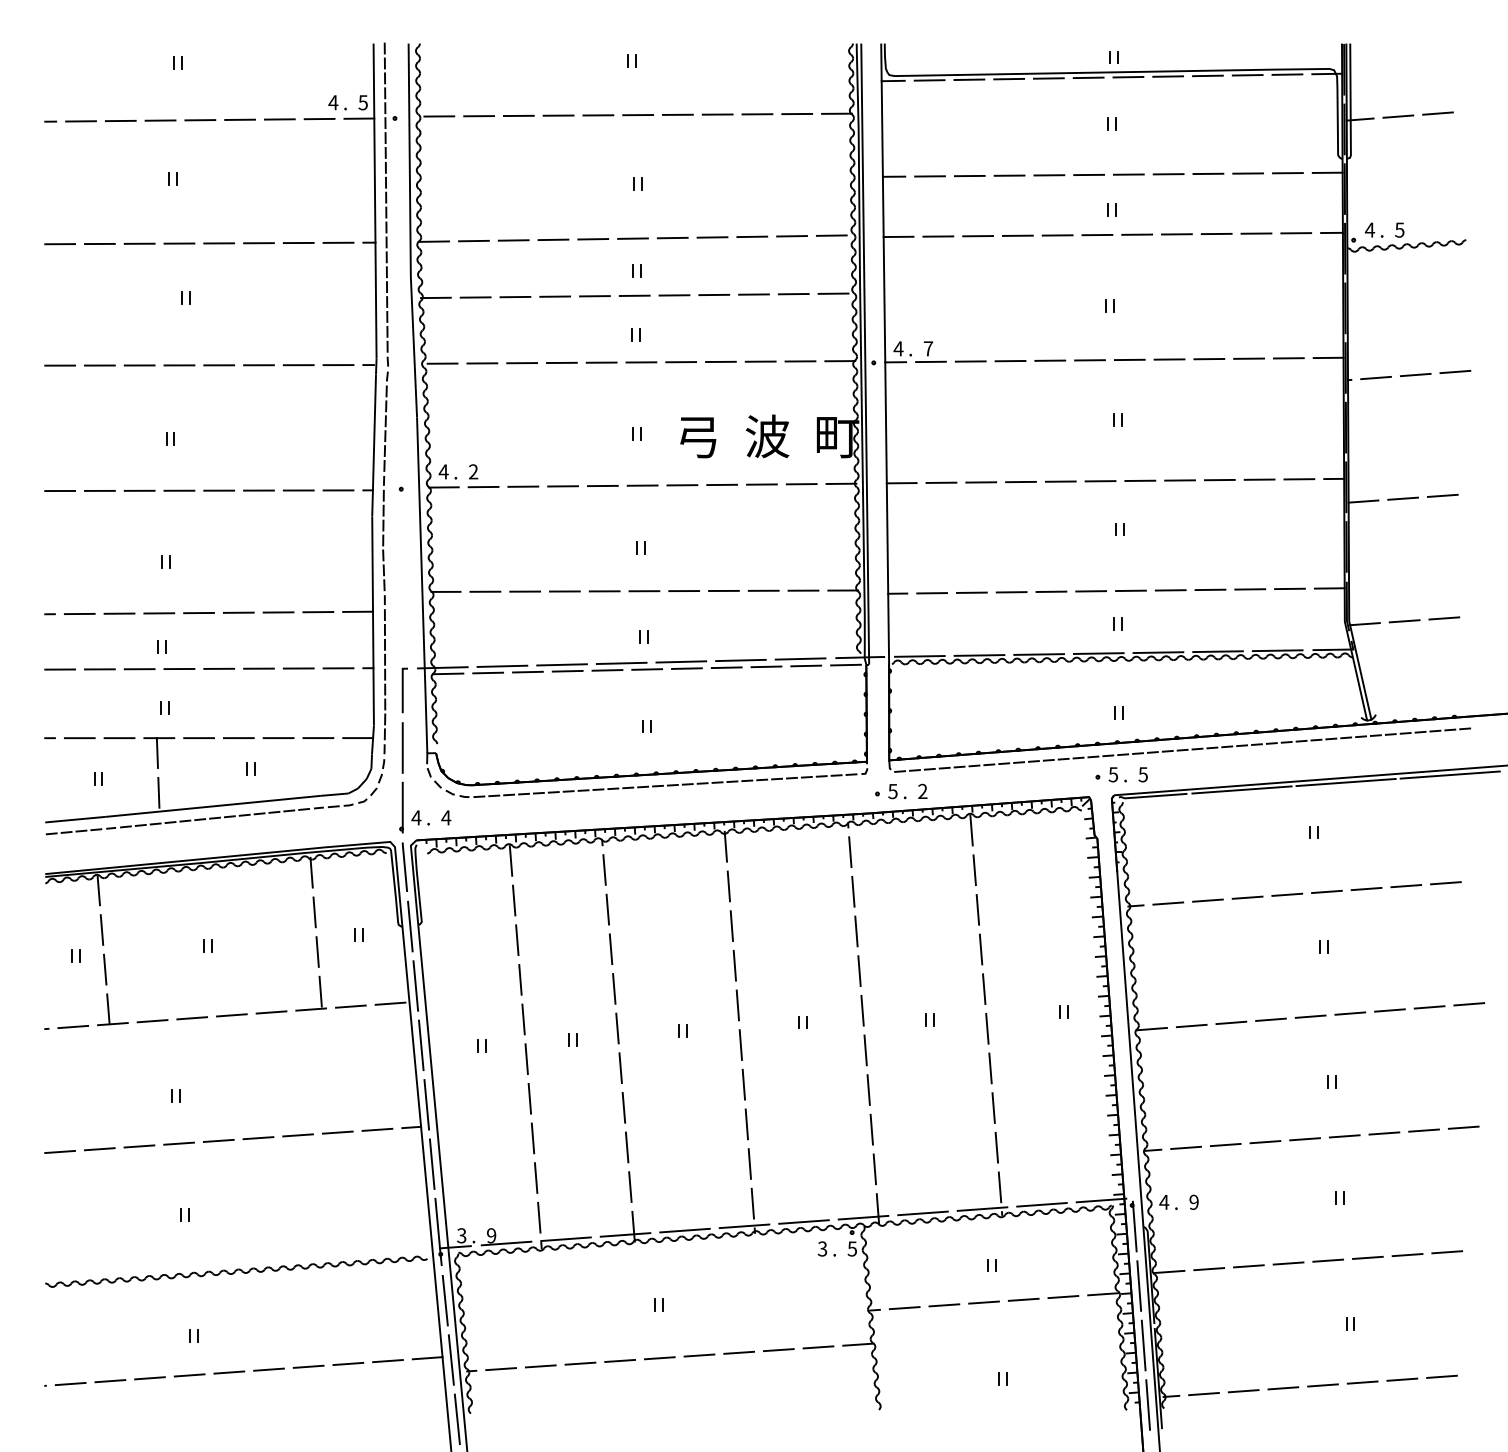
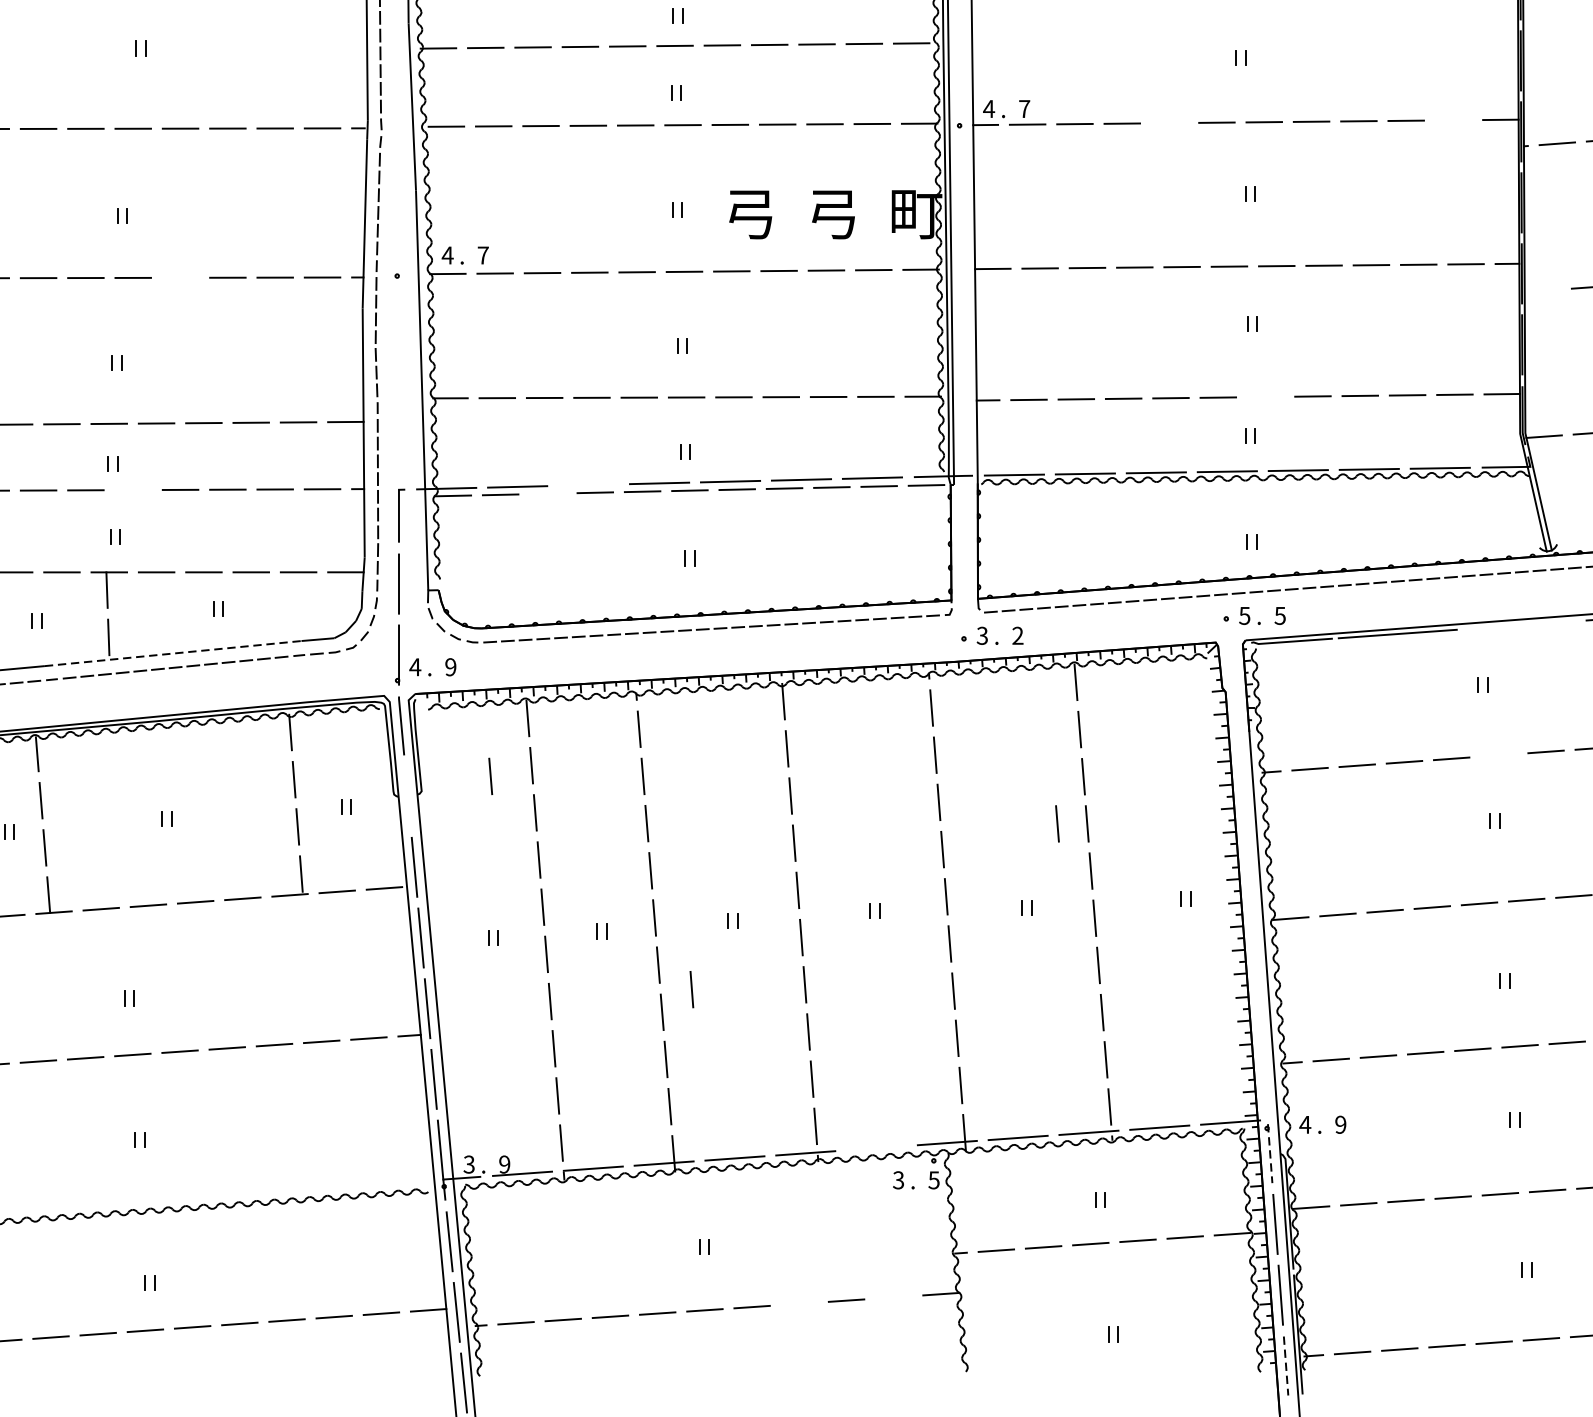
line: (1288, 358) -> (1453, 120), removed
line: (1050, 360) -> (1169, 122), removed
text: (767, 436) -> (833, 213), 波 -> 弓
text: (473, 471) -> (483, 255), 2 -> 7
line: (219, 490) -> (180, 277), removed
line: (1363, 501) -> (1542, 290), removed
line: (1130, 590) -> (1265, 396), removed
line: (561, 664) -> (587, 484), removed
line: (179, 668) -> (133, 489), removed
line: (527, 671) -> (547, 493), removed
line: (1345, 782) -> (1520, 625), removed
text: (892, 790) -> (981, 634), 5 -> 3
line: (213, 806) -> (173, 653), solid -> dashed
text: (446, 817) -> (451, 666), 4 -> 9
line: (1326, 891) -> (1498, 754), removed
line: (479, 909) -> (490, 776), added
line: (410, 926) -> (408, 796), removed
line: (956, 949) -> (1058, 823), added
line: (648, 1088) -> (691, 989), added
line: (803, 1221) -> (875, 1147), removed
line: (1134, 1226) -> (1269, 1153), solid -> dashed
line: (818, 1347) -> (893, 1297), removed
line: (739, 1352) -> (799, 1303), removed
line: (1148, 1405) -> (1286, 1366), solid -> dashed

